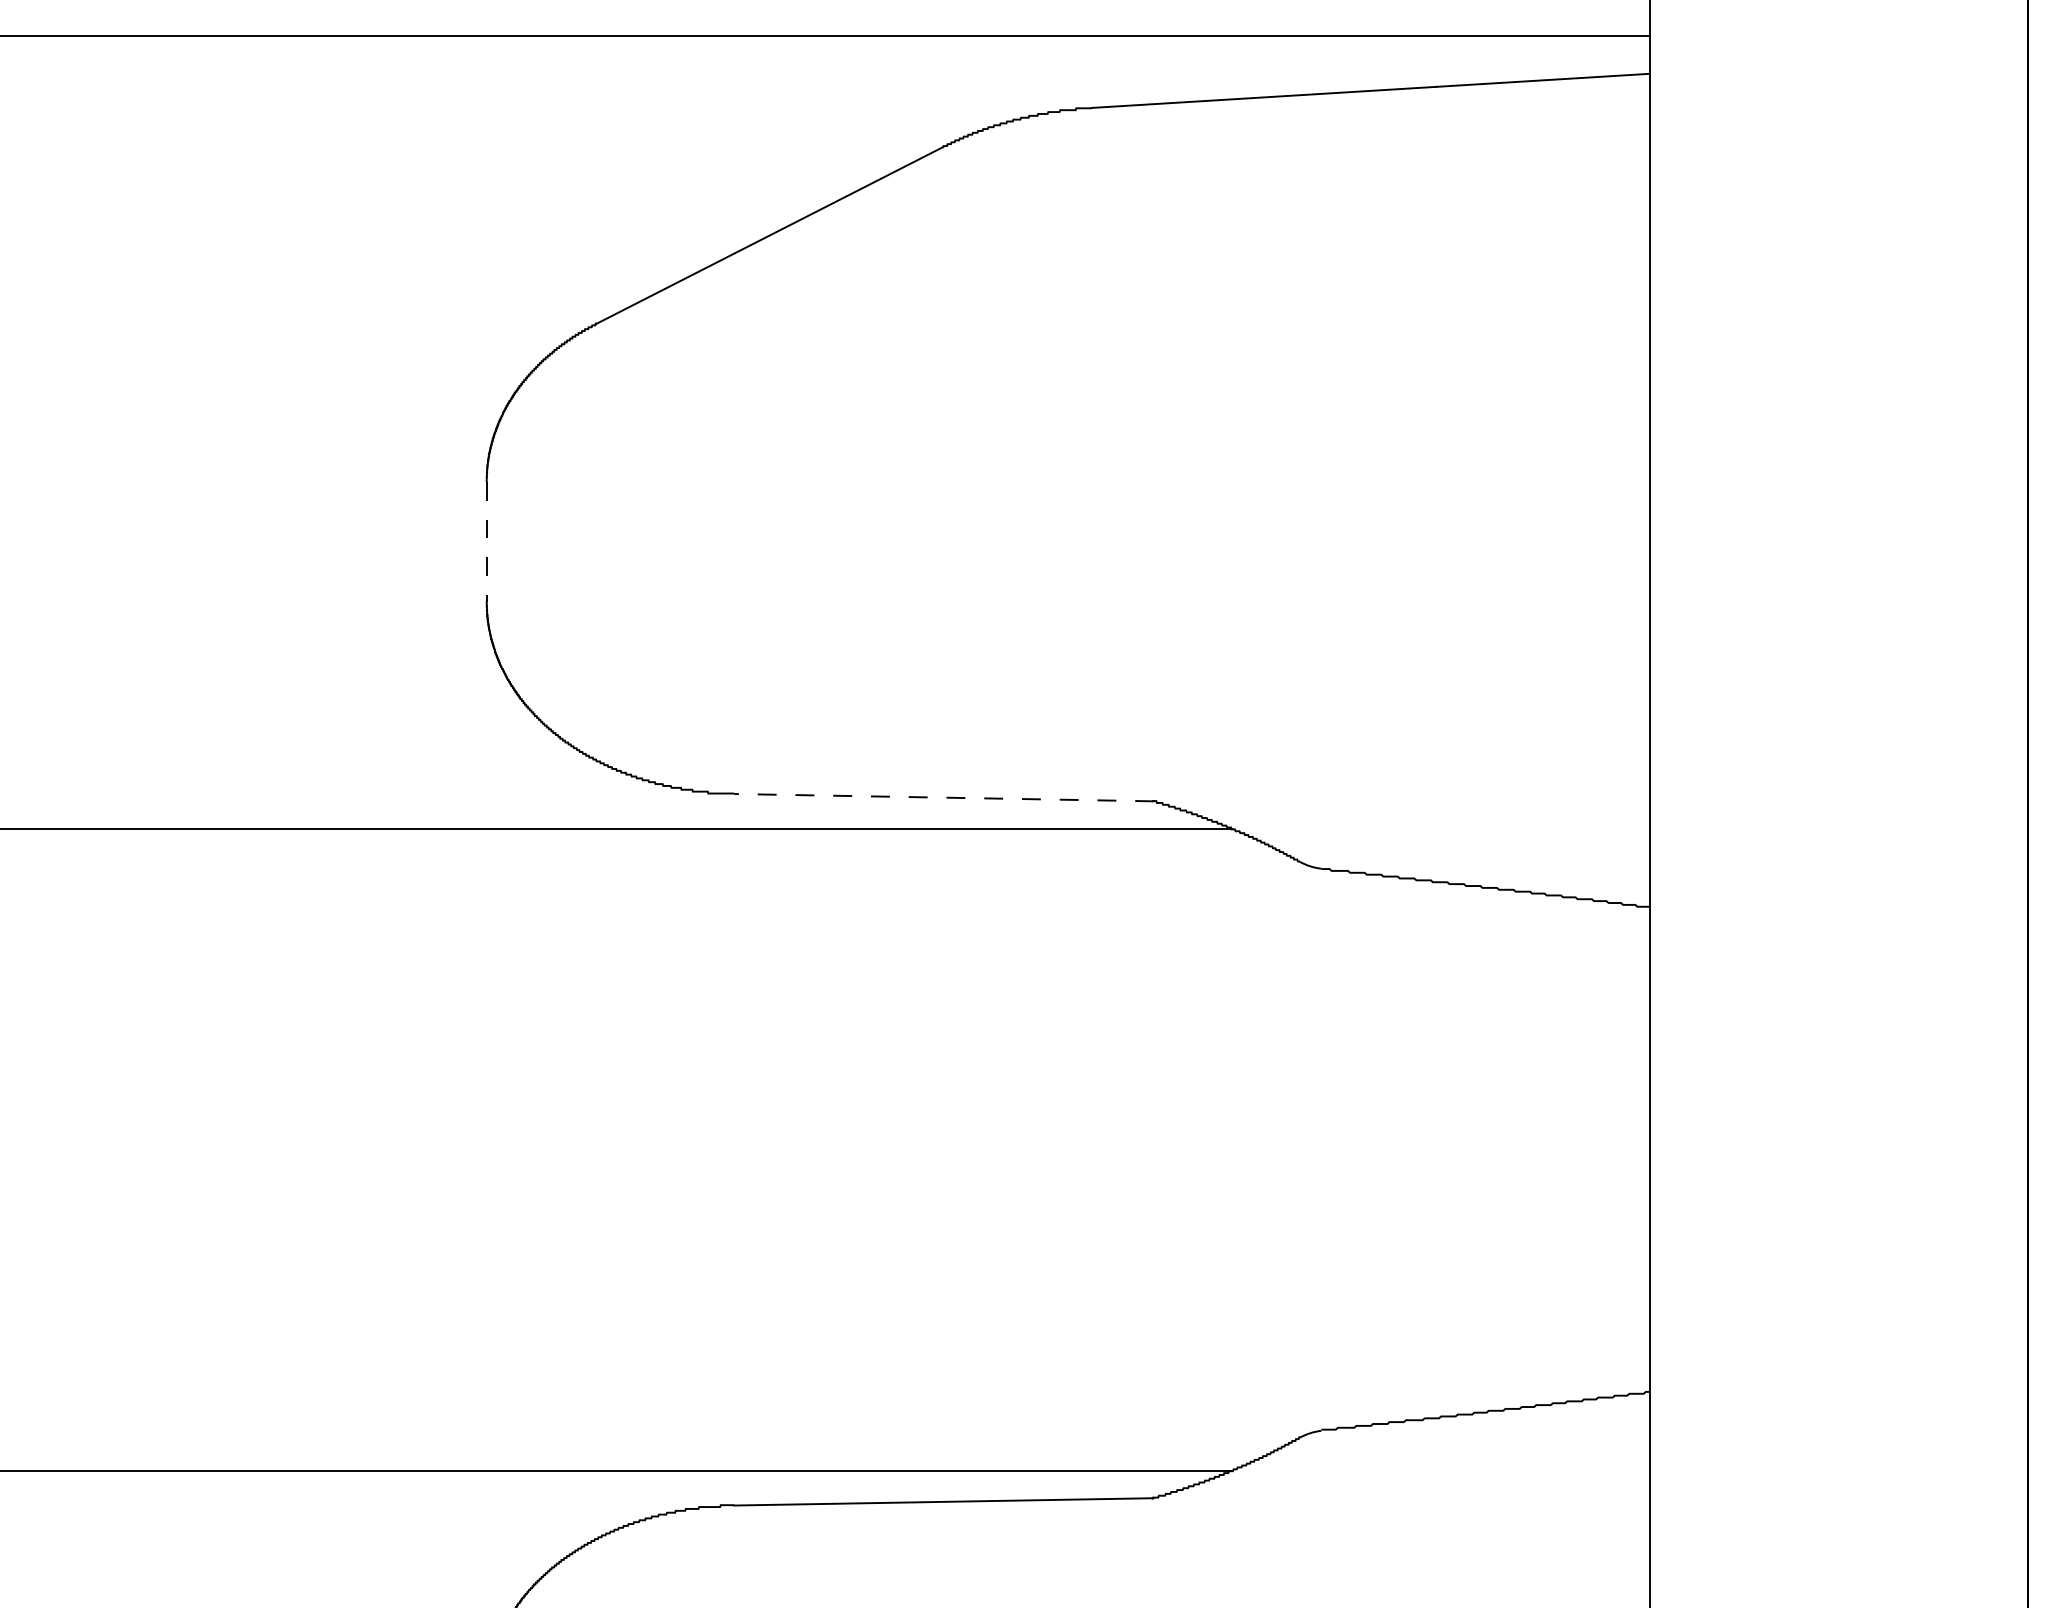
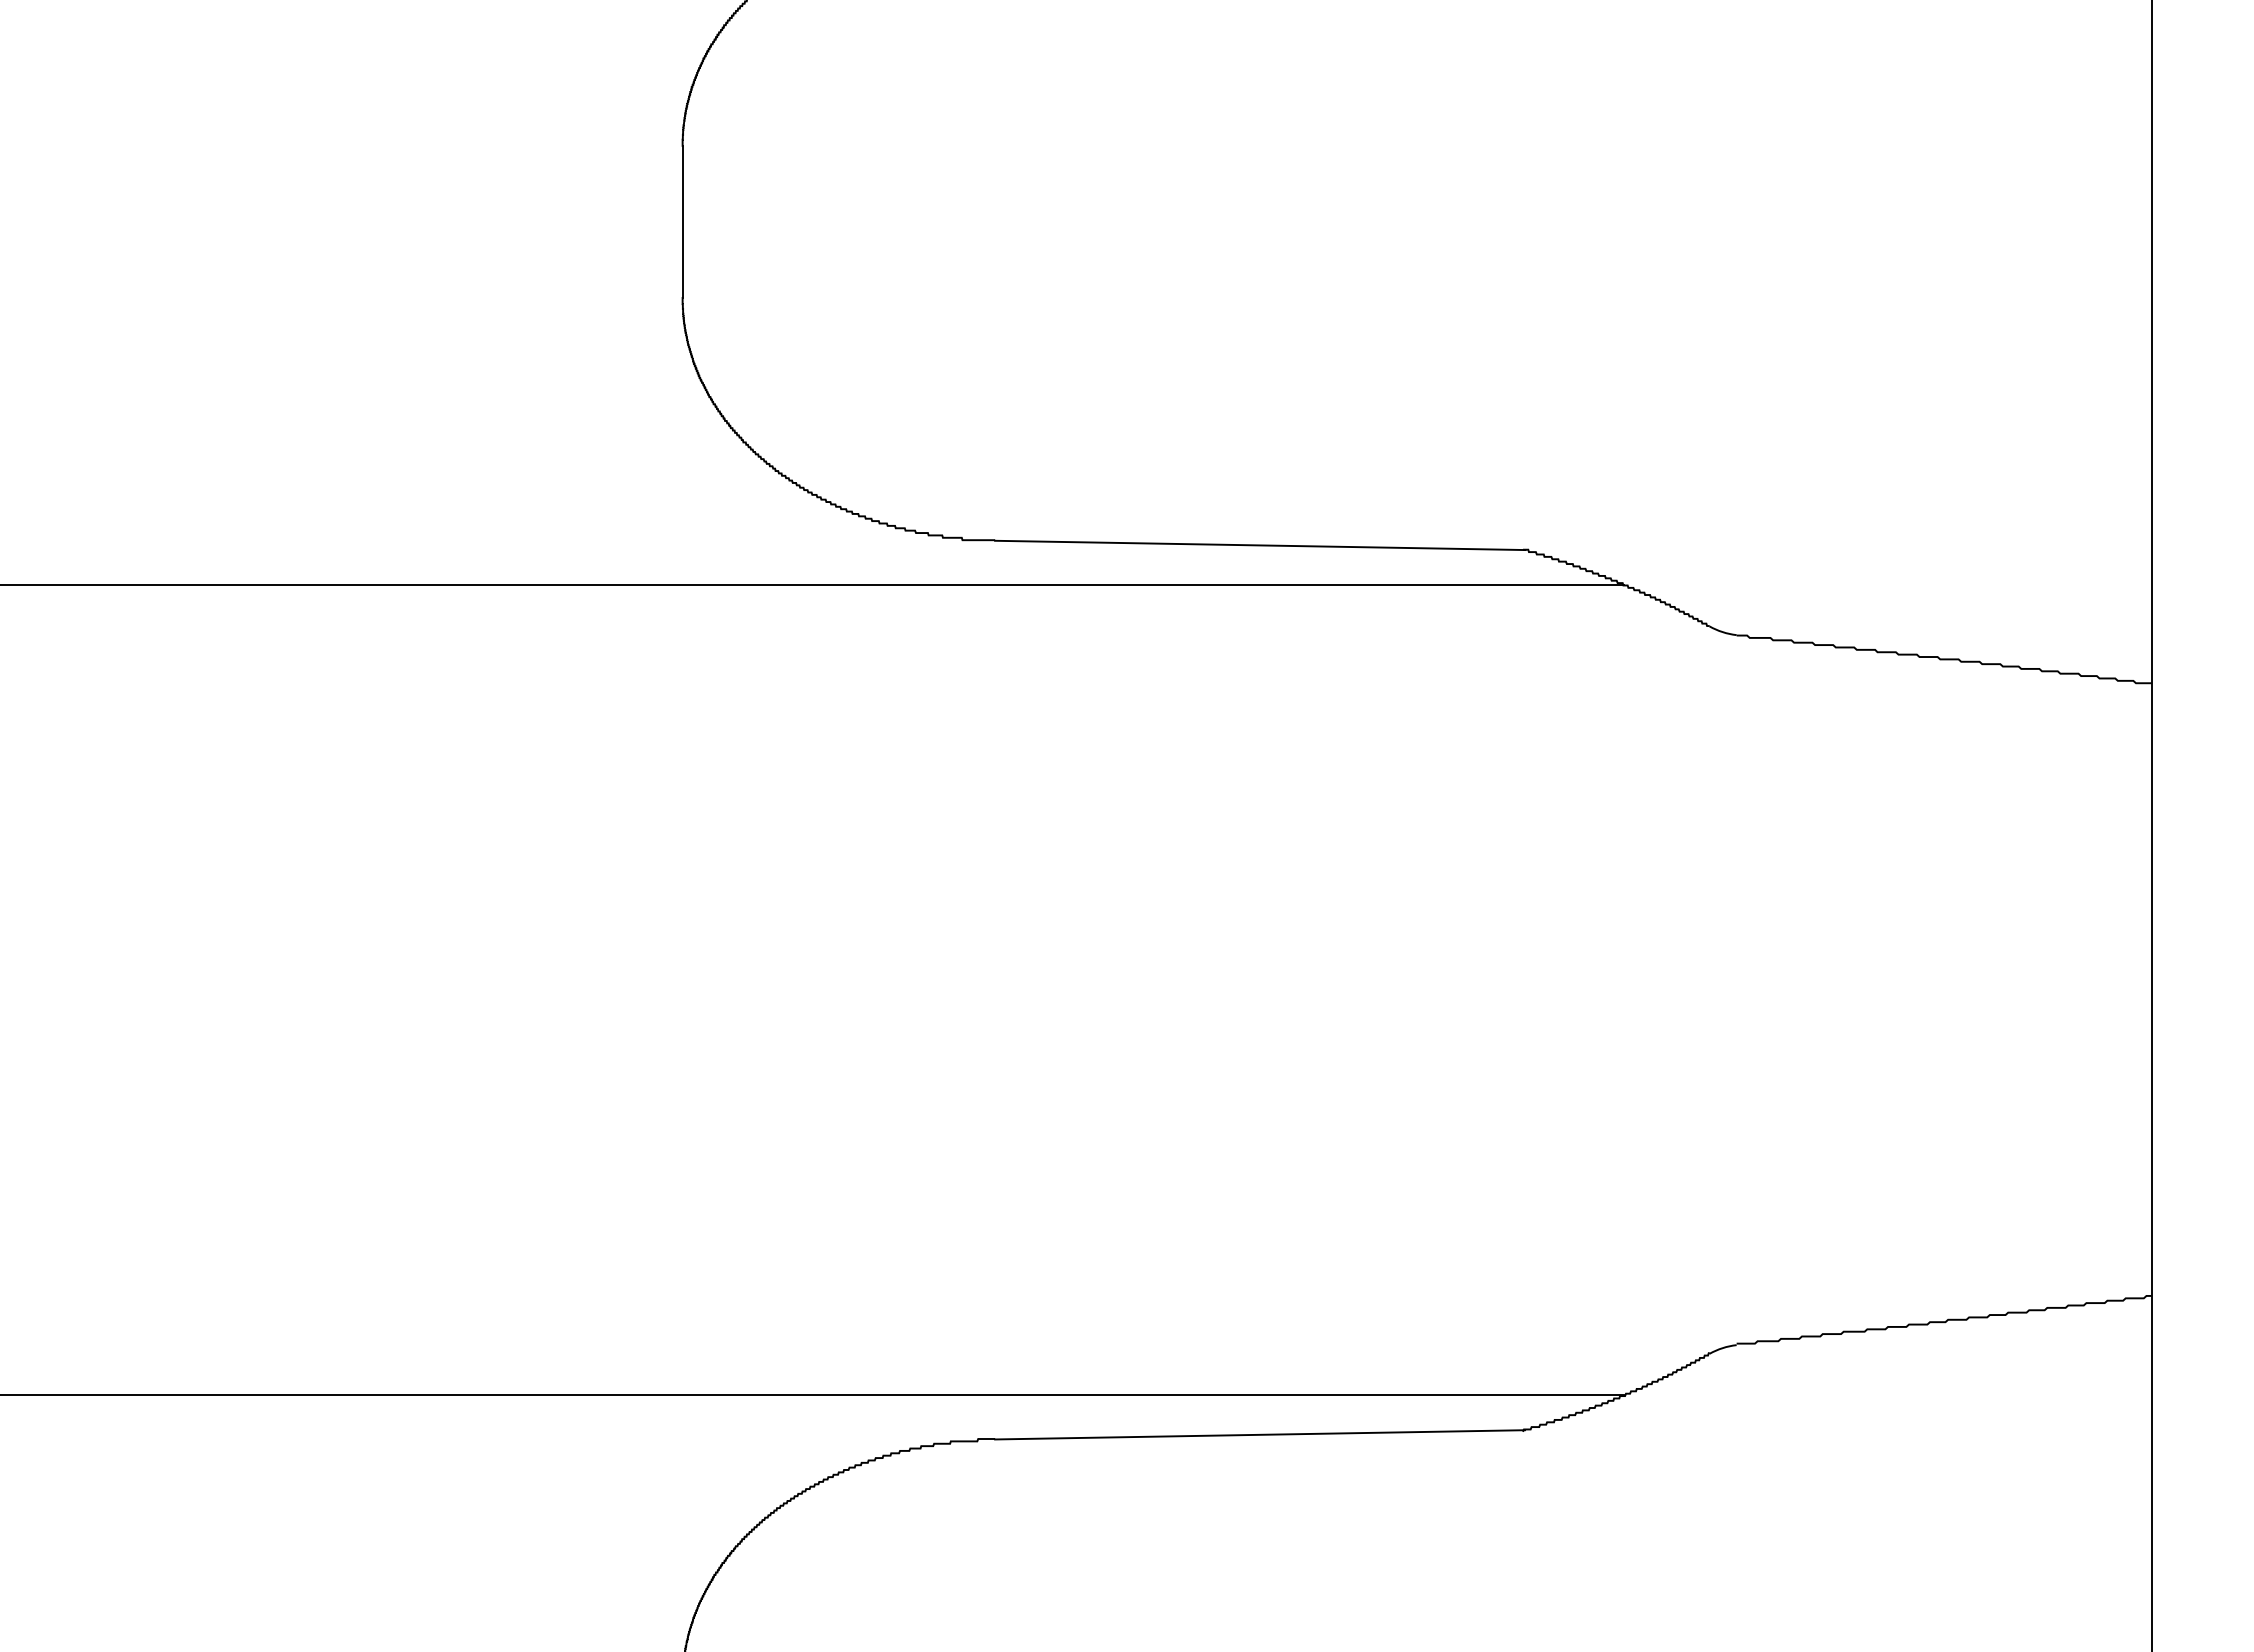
line: (486, 542) -> (682, 223), dashed -> solid
line: (943, 797) -> (1259, 545), dashed -> solid

